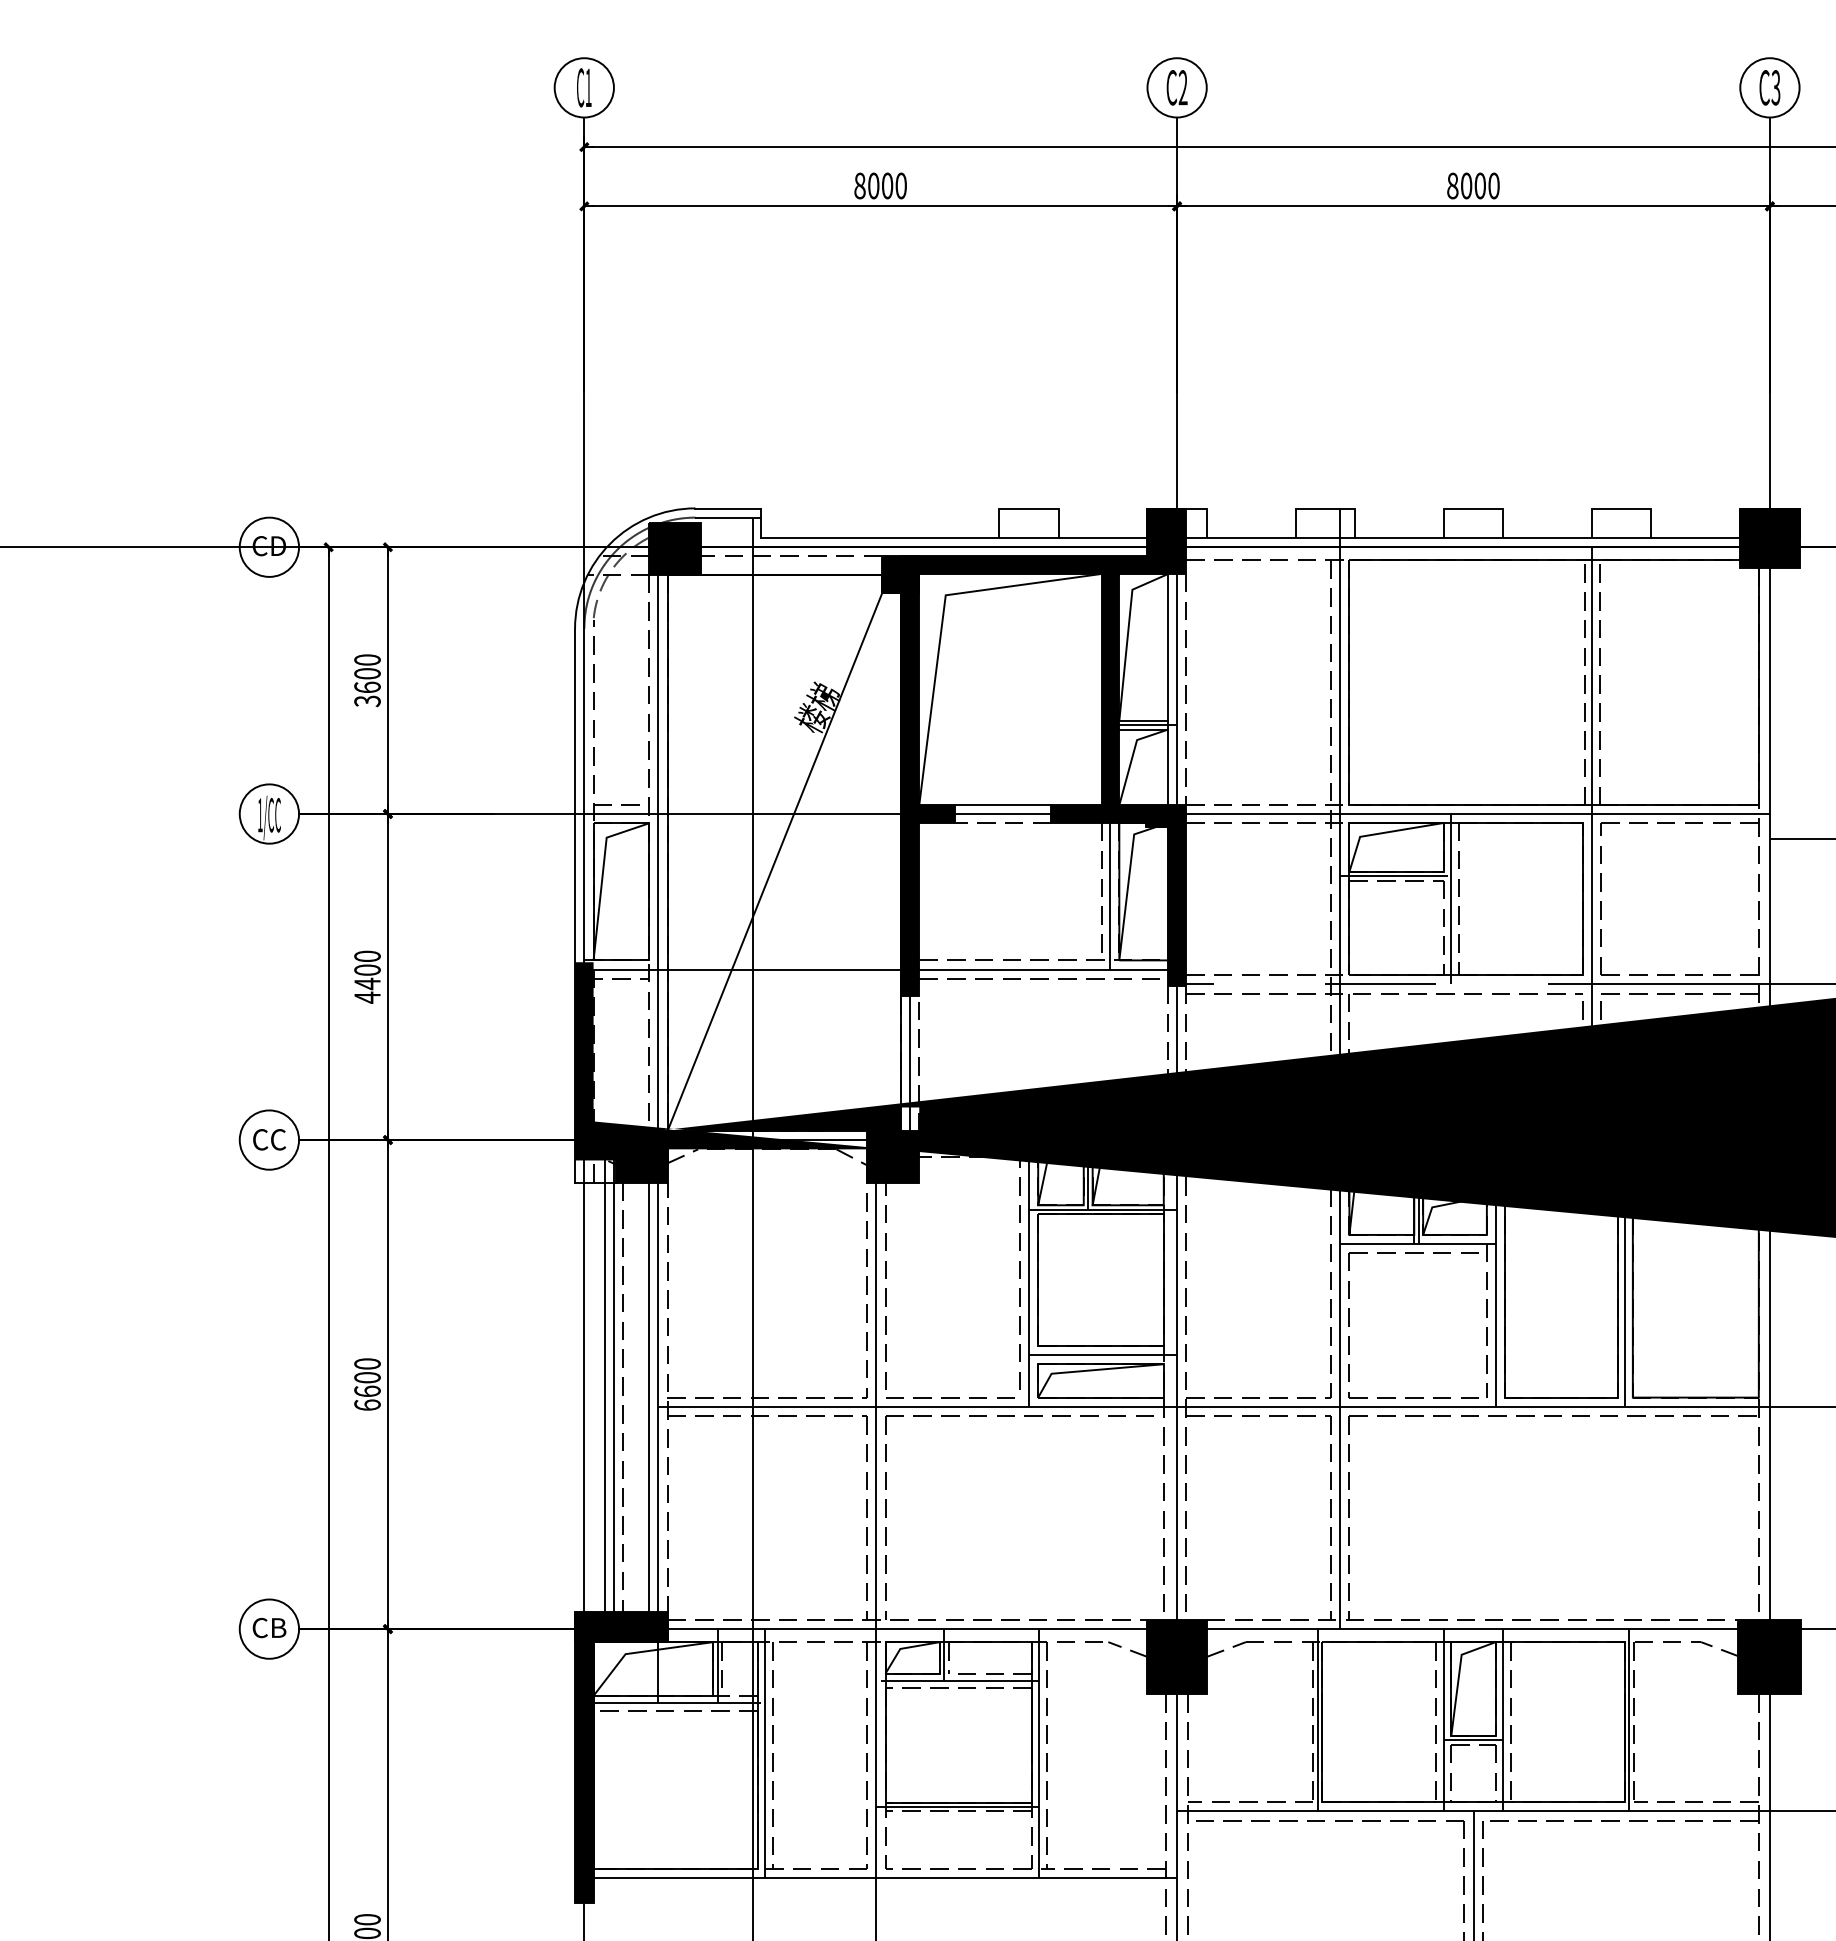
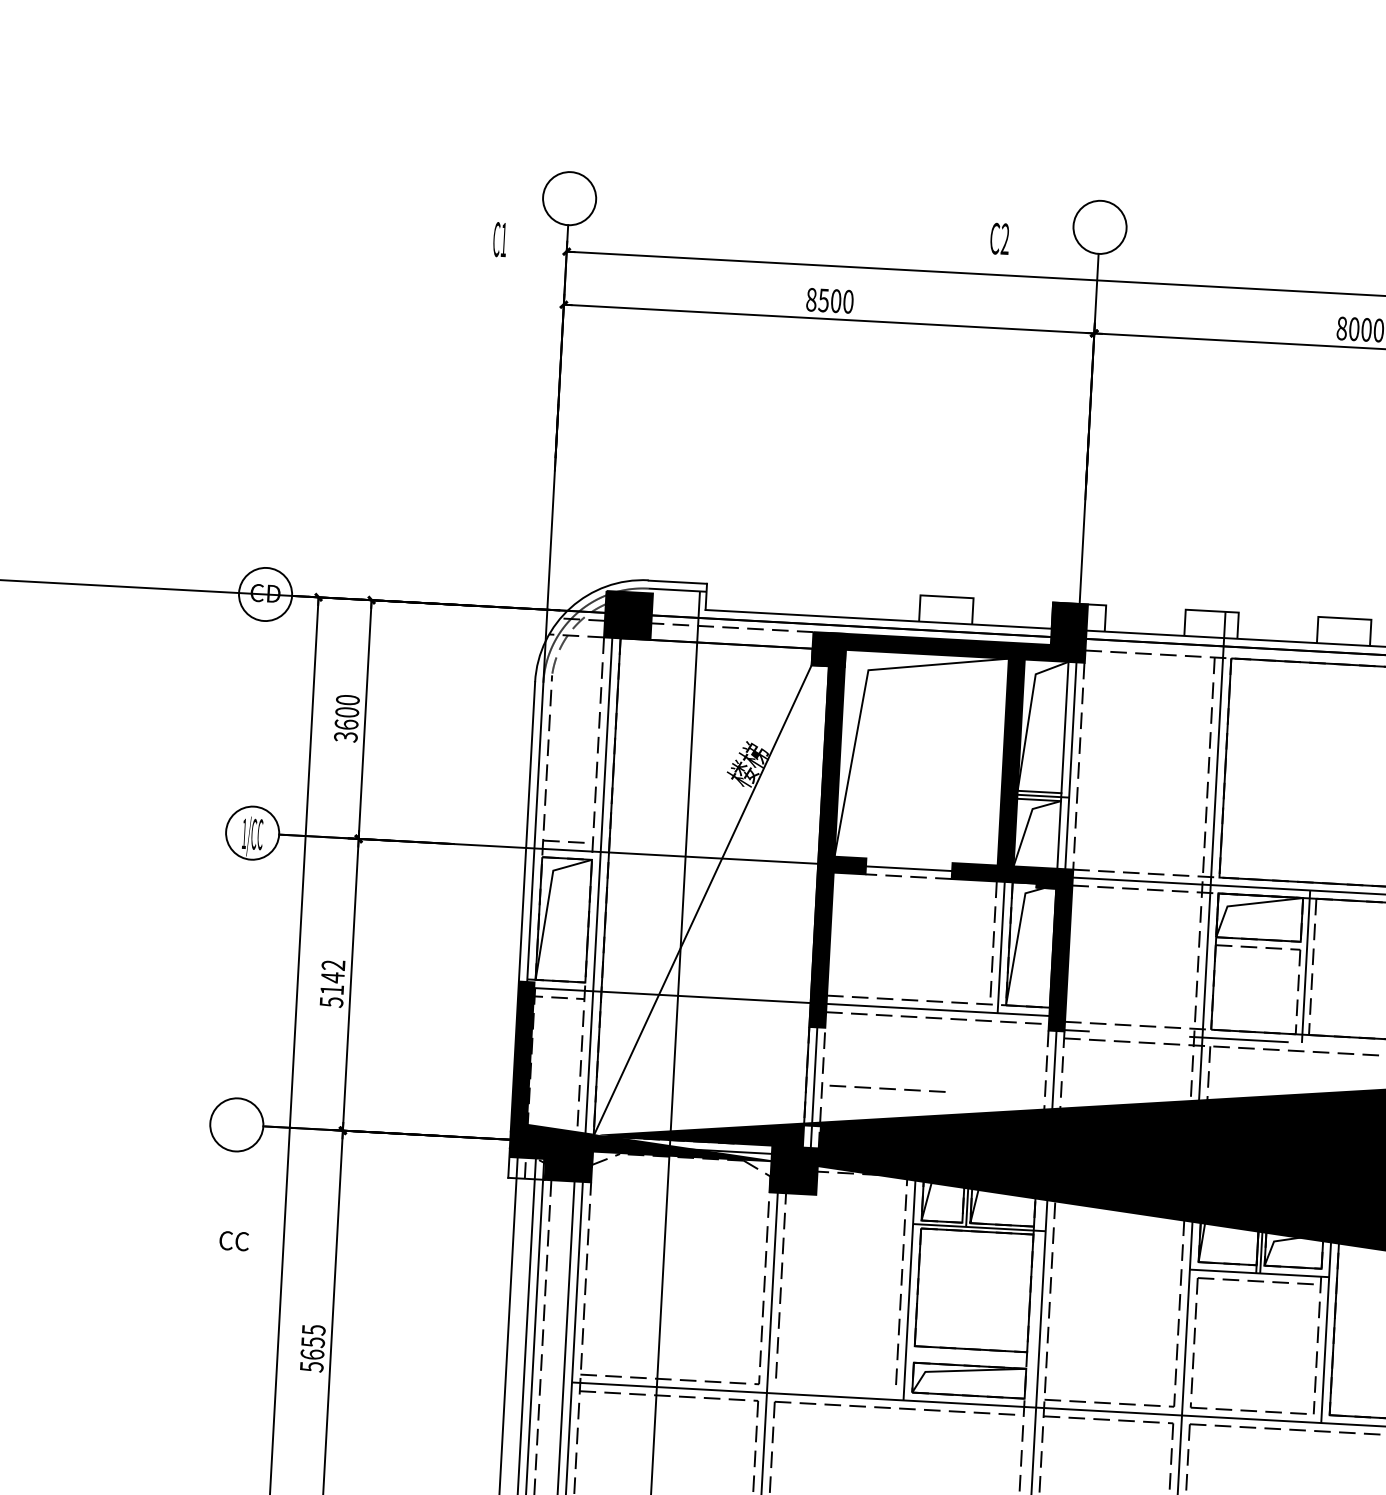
text: (584, 87) -> (500, 239), moved
text: (1176, 87) -> (999, 238), moved
text: (873, 185) -> (823, 300), 8000 -> 8500
line: (1002, 805) -> (909, 861), removed
line: (1394, 876) -> (1256, 943), removed
text: (367, 976) -> (332, 983), 4400 -> 5142
text: (269, 1139) -> (234, 1240), moved
line: (1102, 1354) -> (971, 1357), removed
text: (367, 1384) -> (312, 1348), 6600 -> 5655
line: (950, 1397) -> (887, 1088), moved

